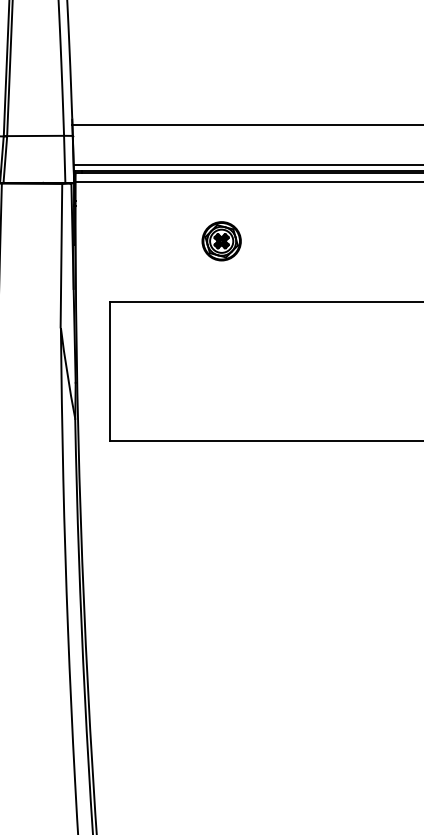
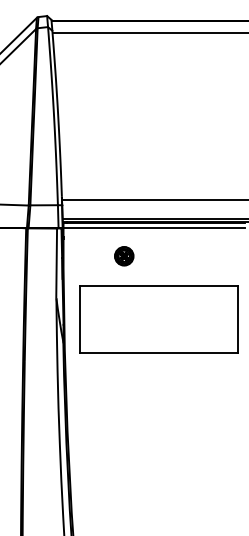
part: (222, 241) -> (124, 256), moved

